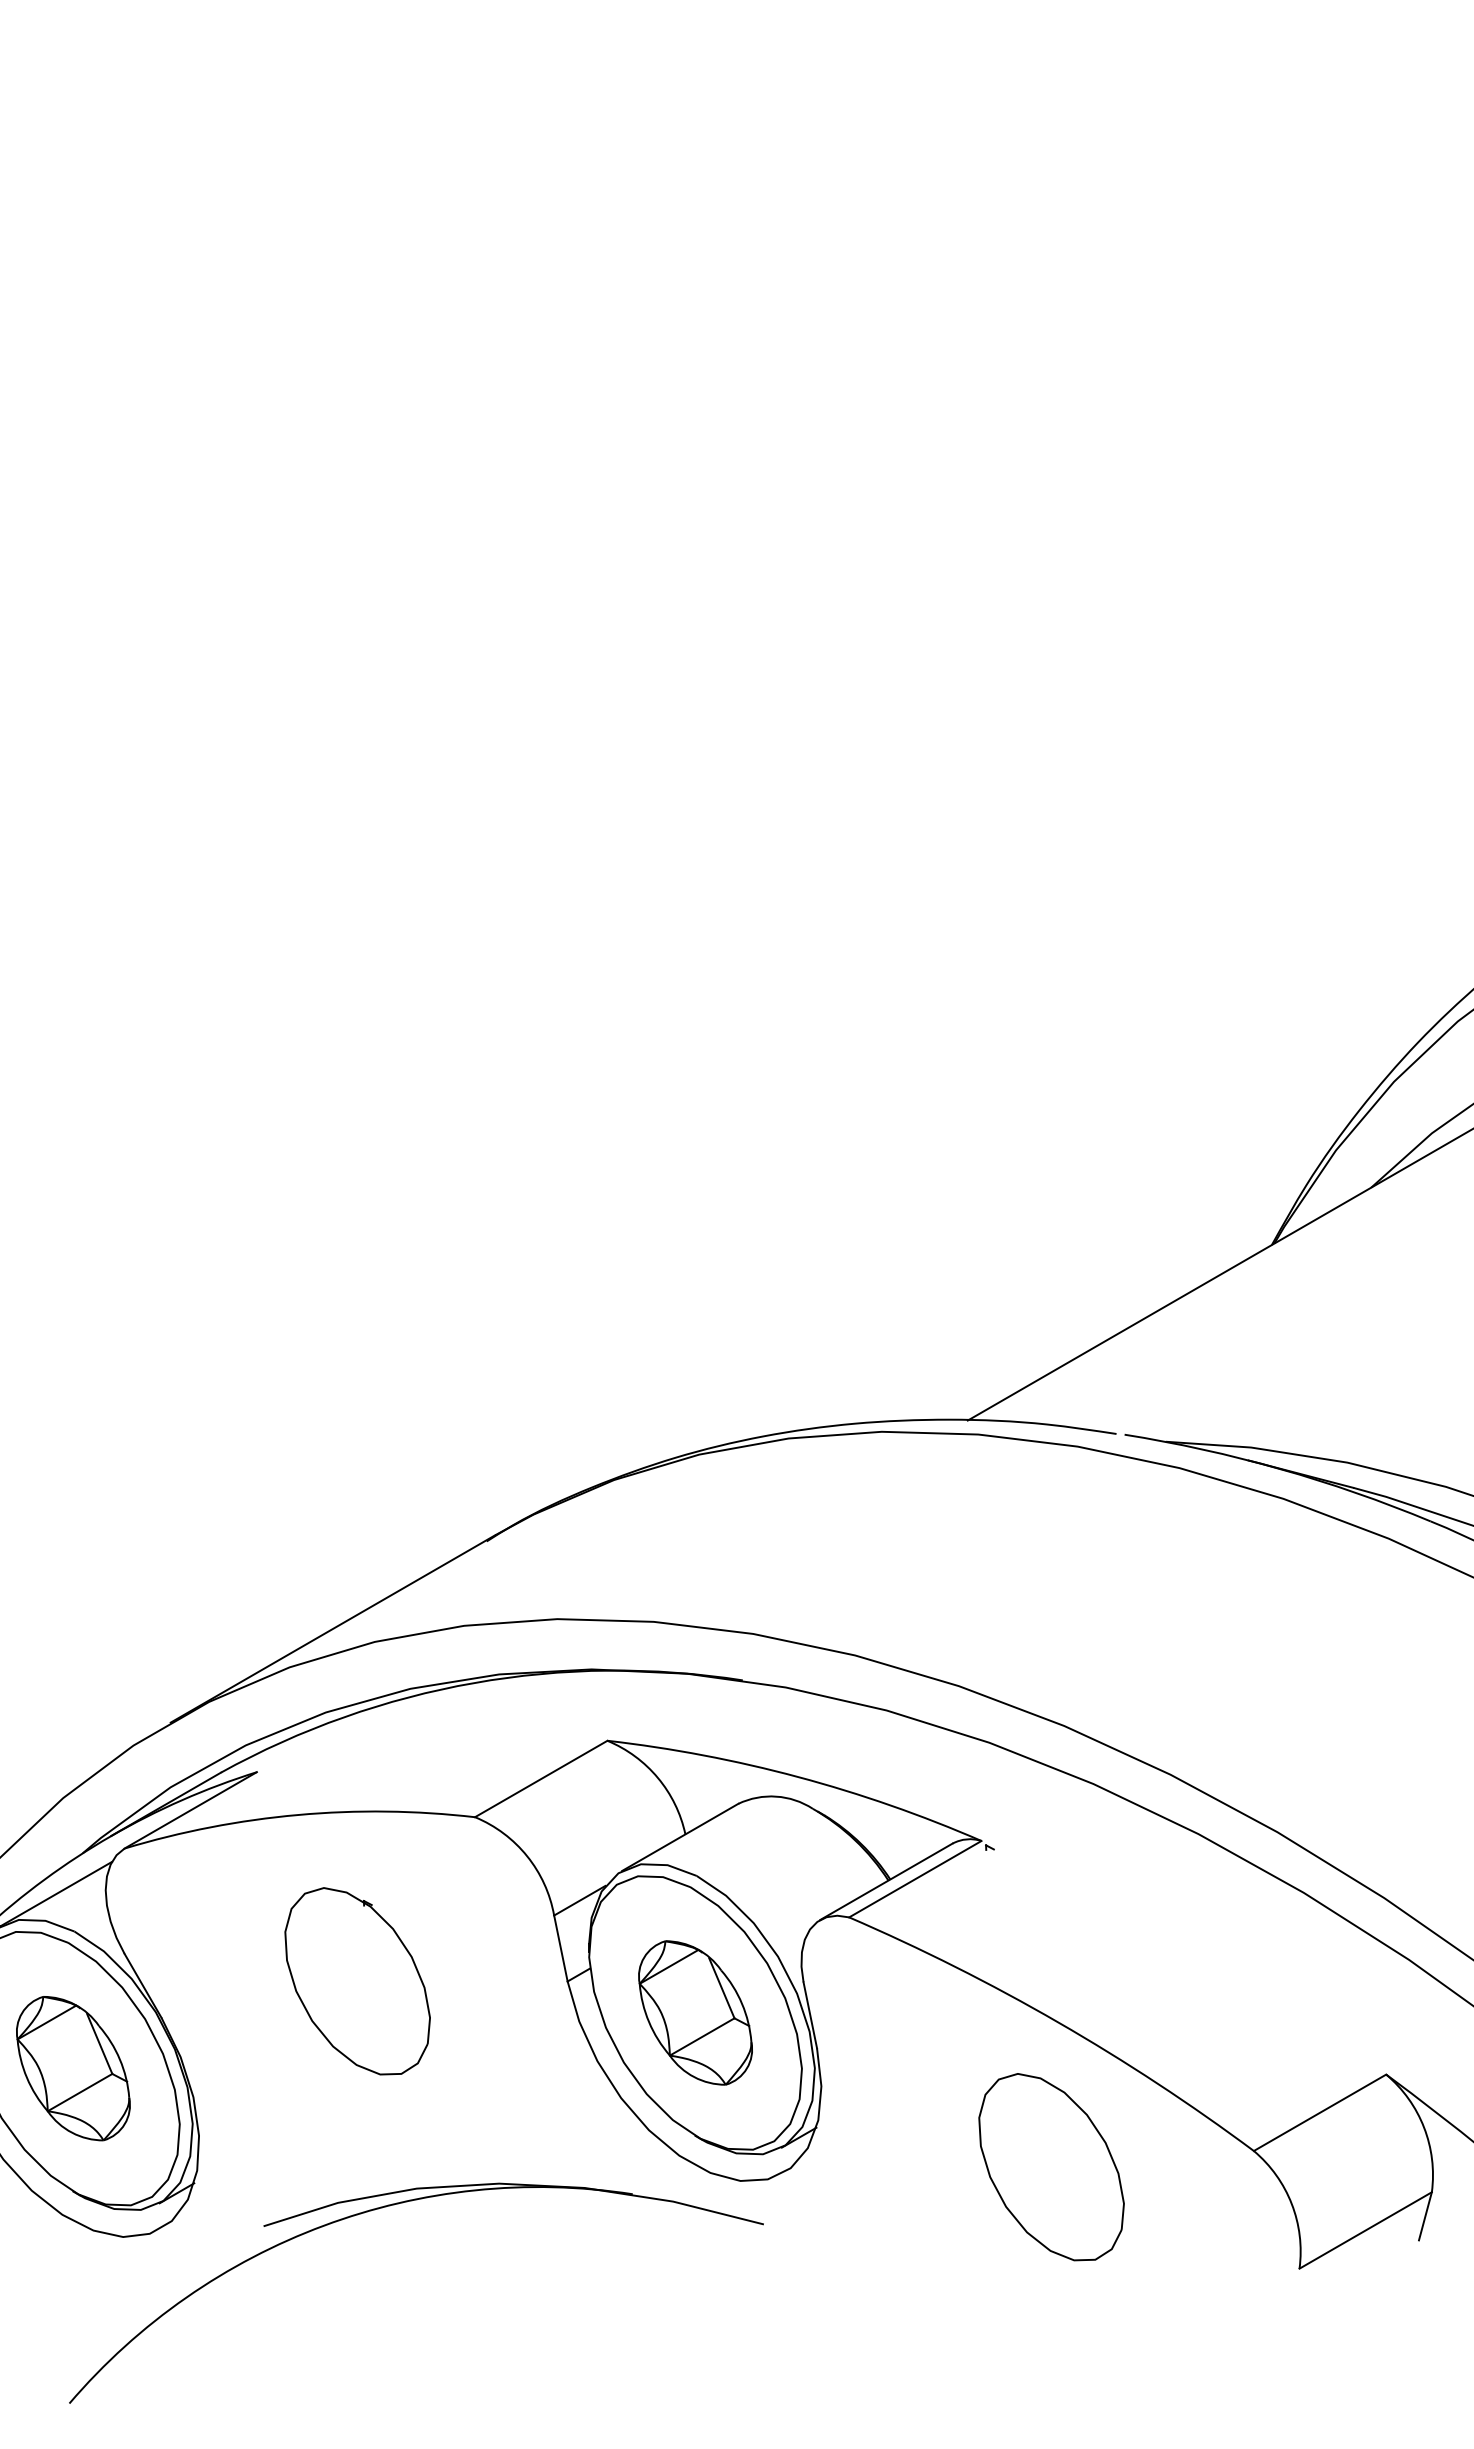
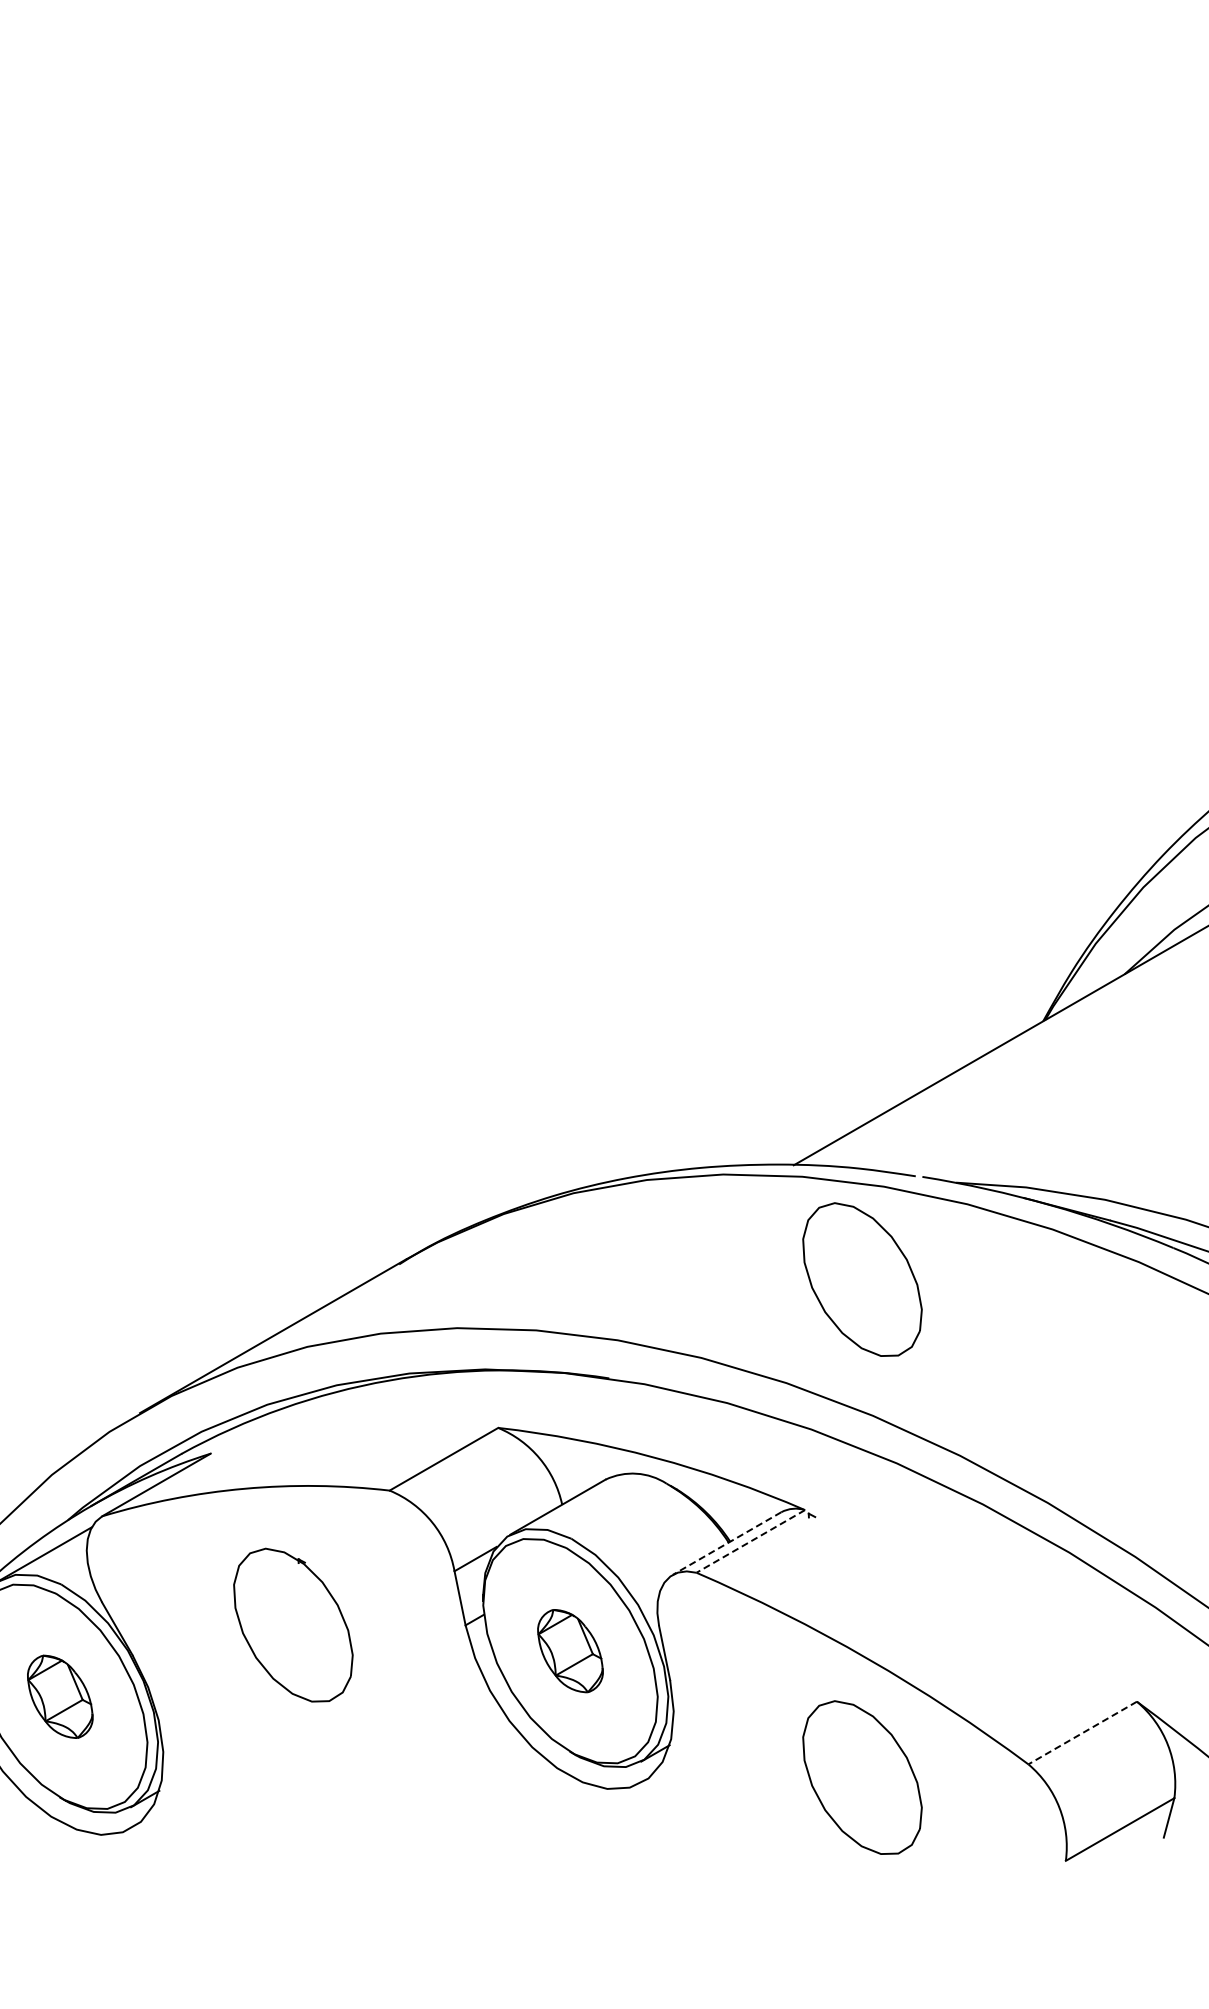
part: (1051, 1559) -> (862, 1279), added
line: (915, 1879) -> (750, 1541), solid -> dashed
line: (886, 1881) -> (727, 1543), solid -> dashed
part: (695, 2012) -> (570, 1650), size x0.7
part: (73, 2068) -> (60, 1696), size x0.7
line: (1319, 2113) -> (1082, 1733), solid -> dashed
part: (393, 2206) -> (322, 1809), removed

